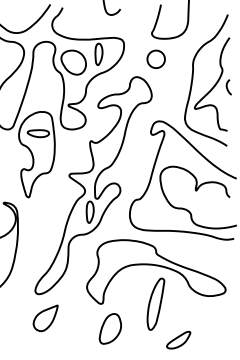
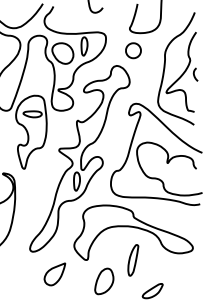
part: (156, 304) -> (133, 260), size x0.7
part: (45, 318) -> (54, 274), moved
part: (110, 328) -> (104, 281), moved

